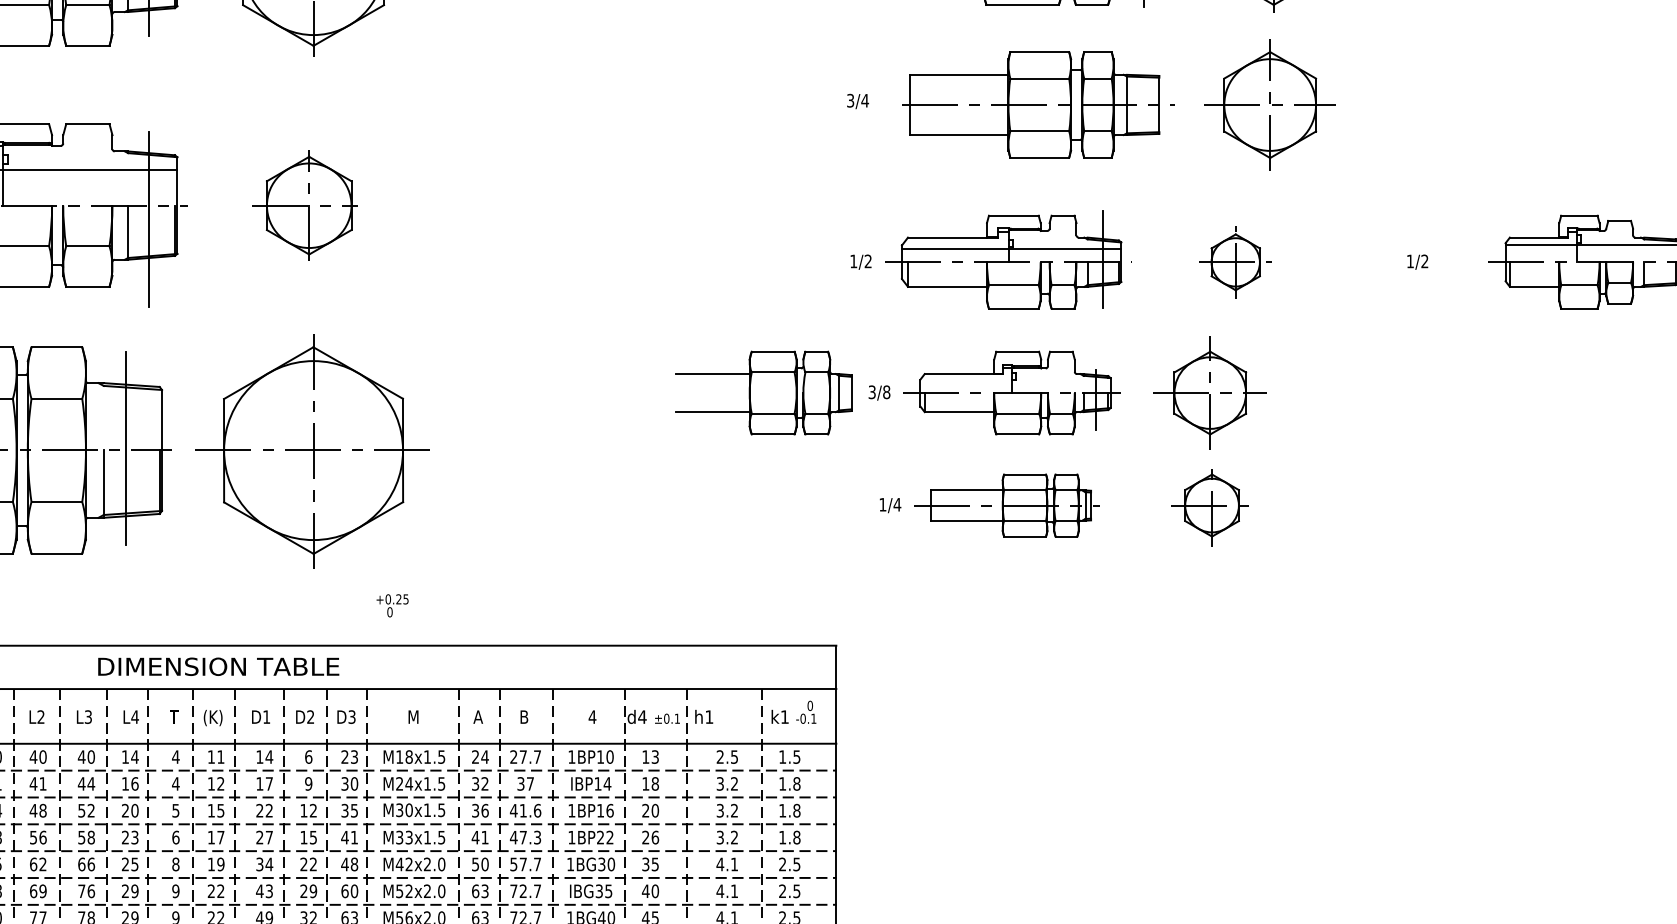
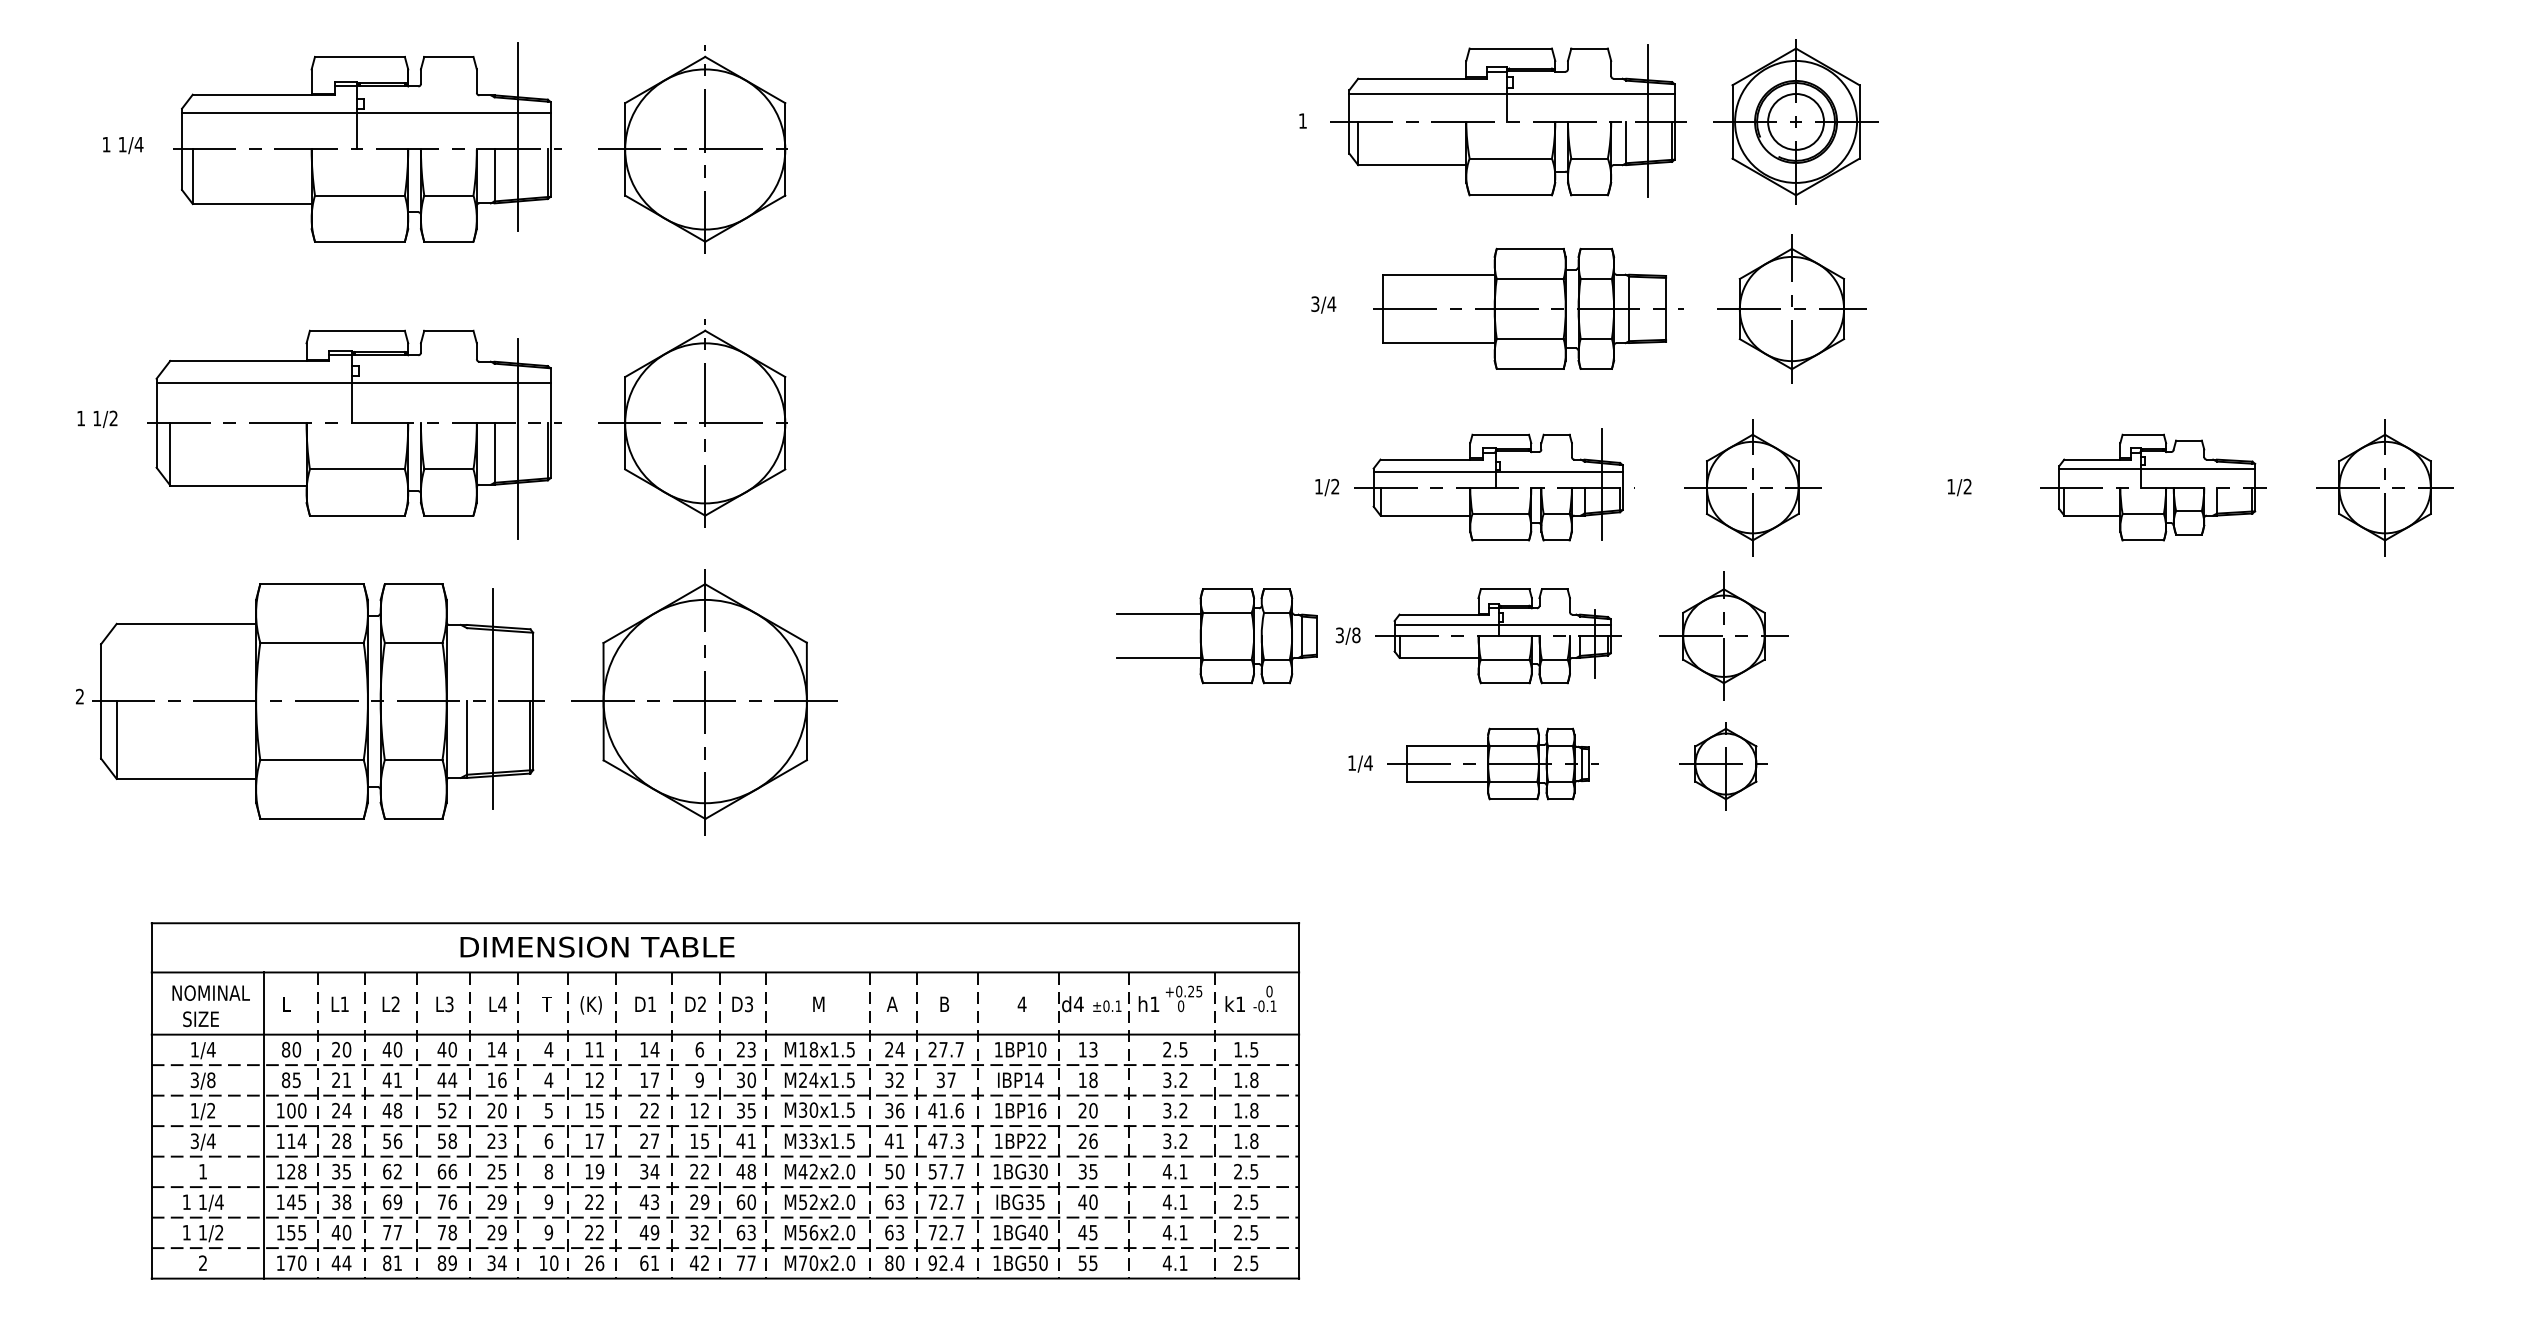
part: (302, 205) -> (692, 423), size x1.67
part: (1235, 262) -> (1752, 487), size x1.67
line: (1015, 382) -> (1502, 624), added
text: (392, 605) -> (1183, 998), moved

